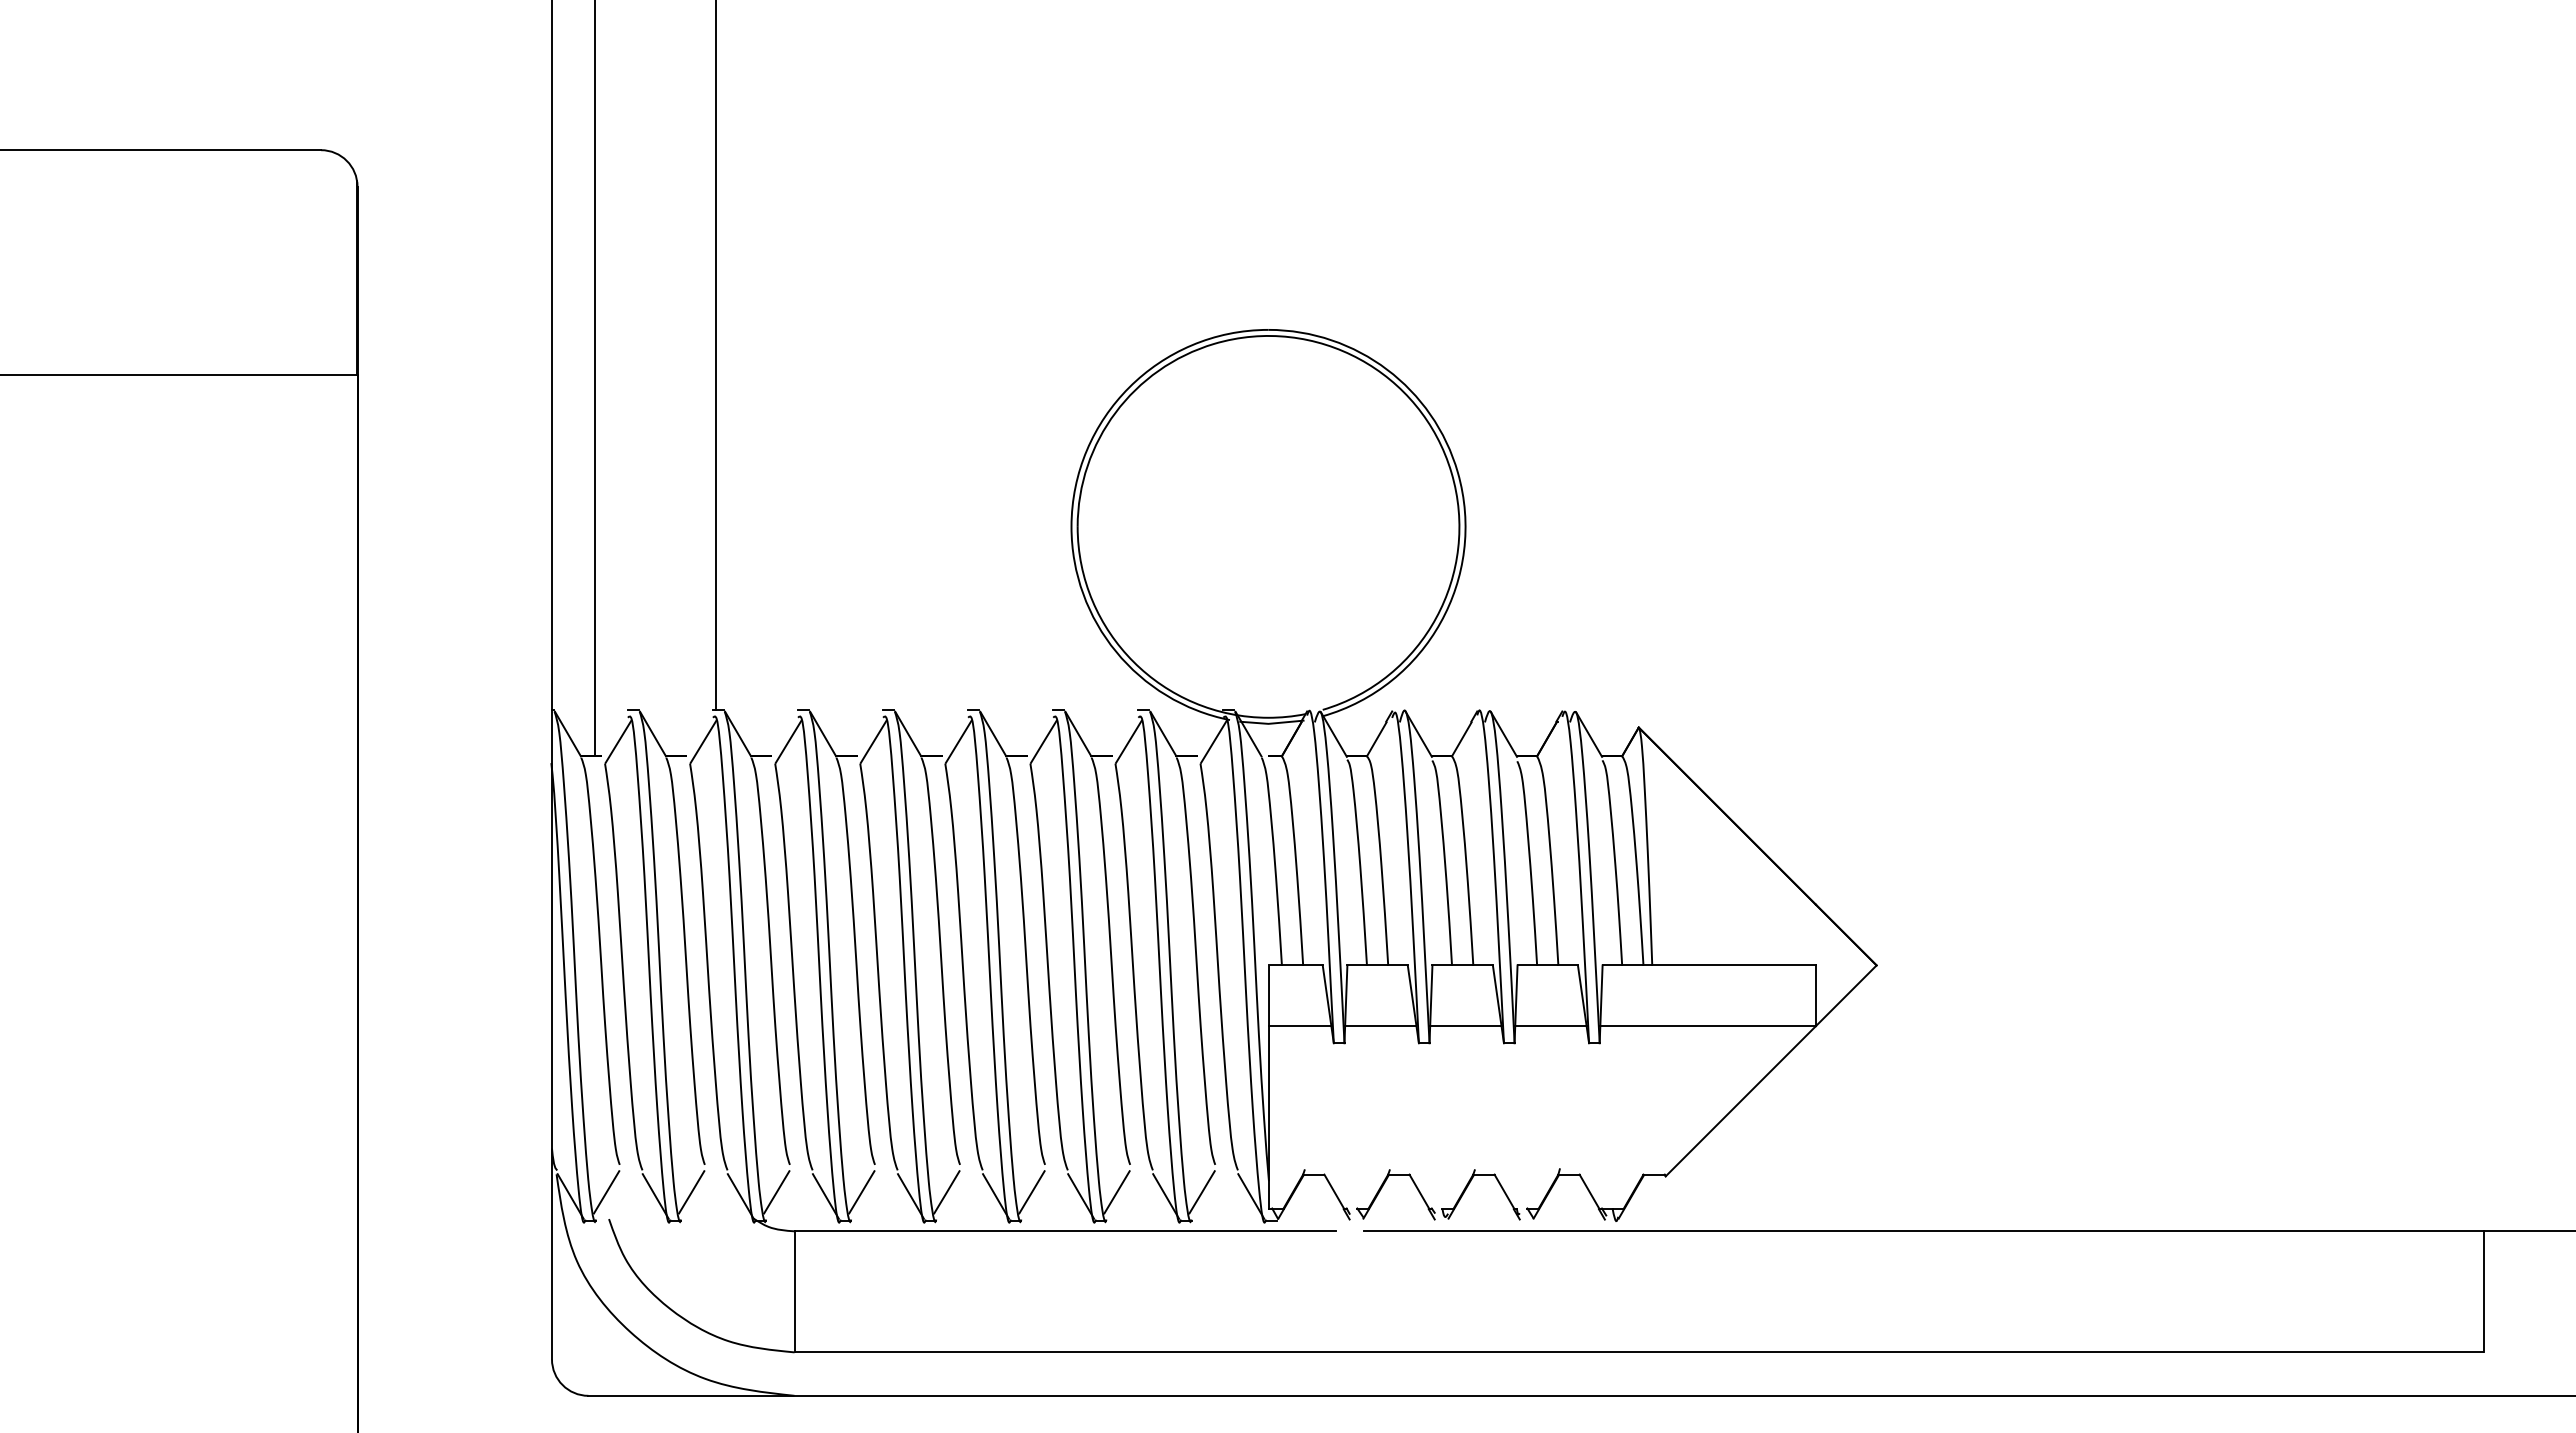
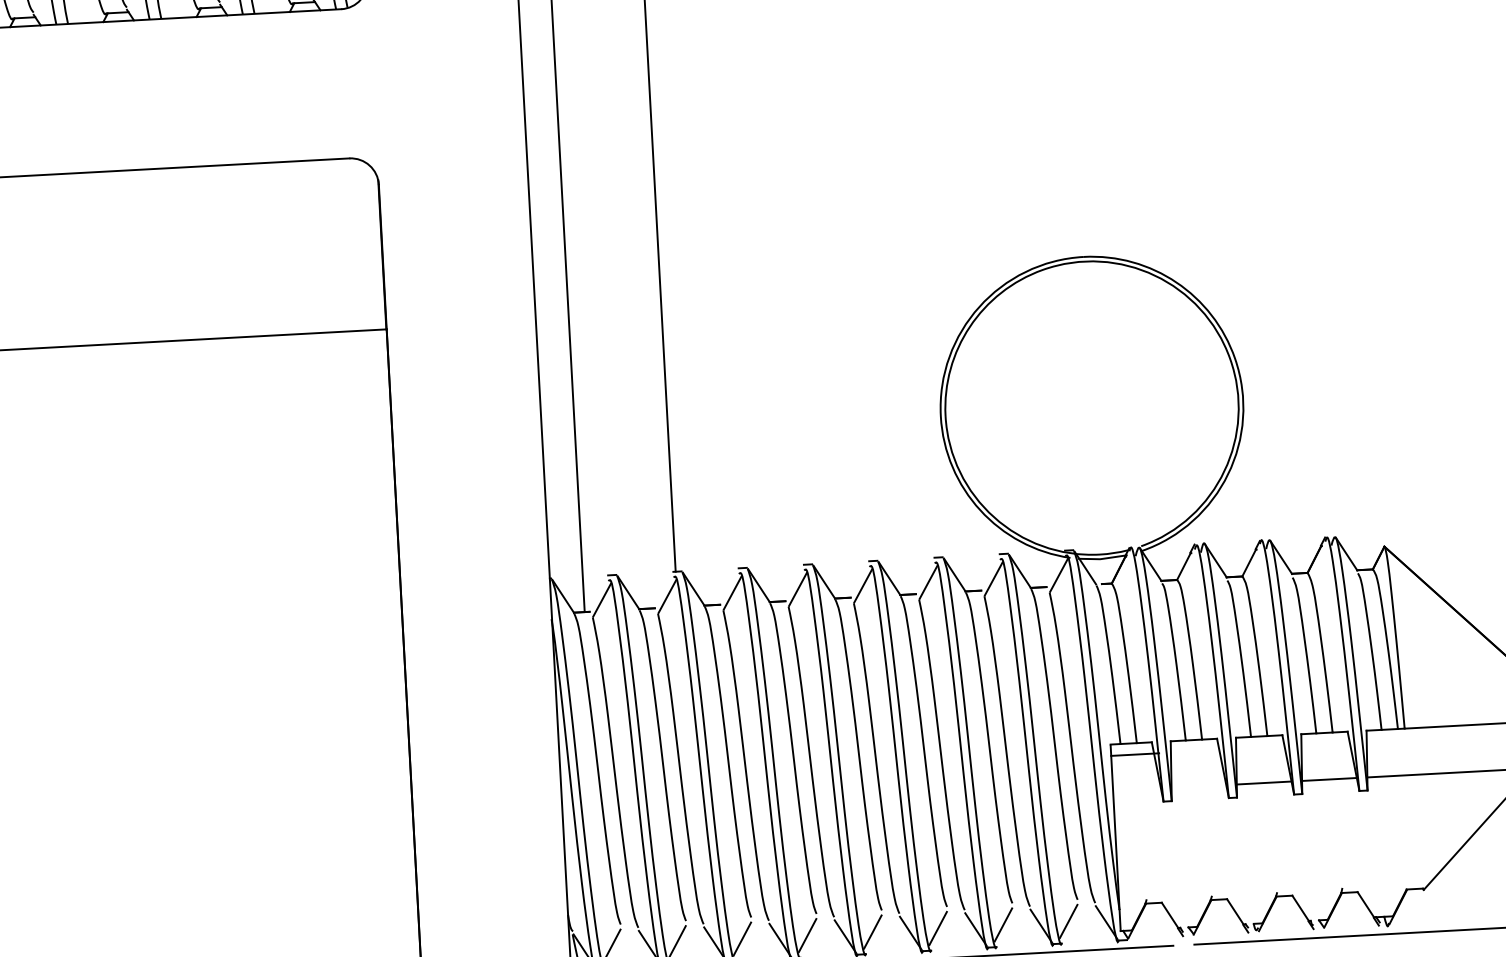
line: (1300, 1026) -> (1135, 754), moved
line: (1380, 1026) -> (1198, 786), removed

